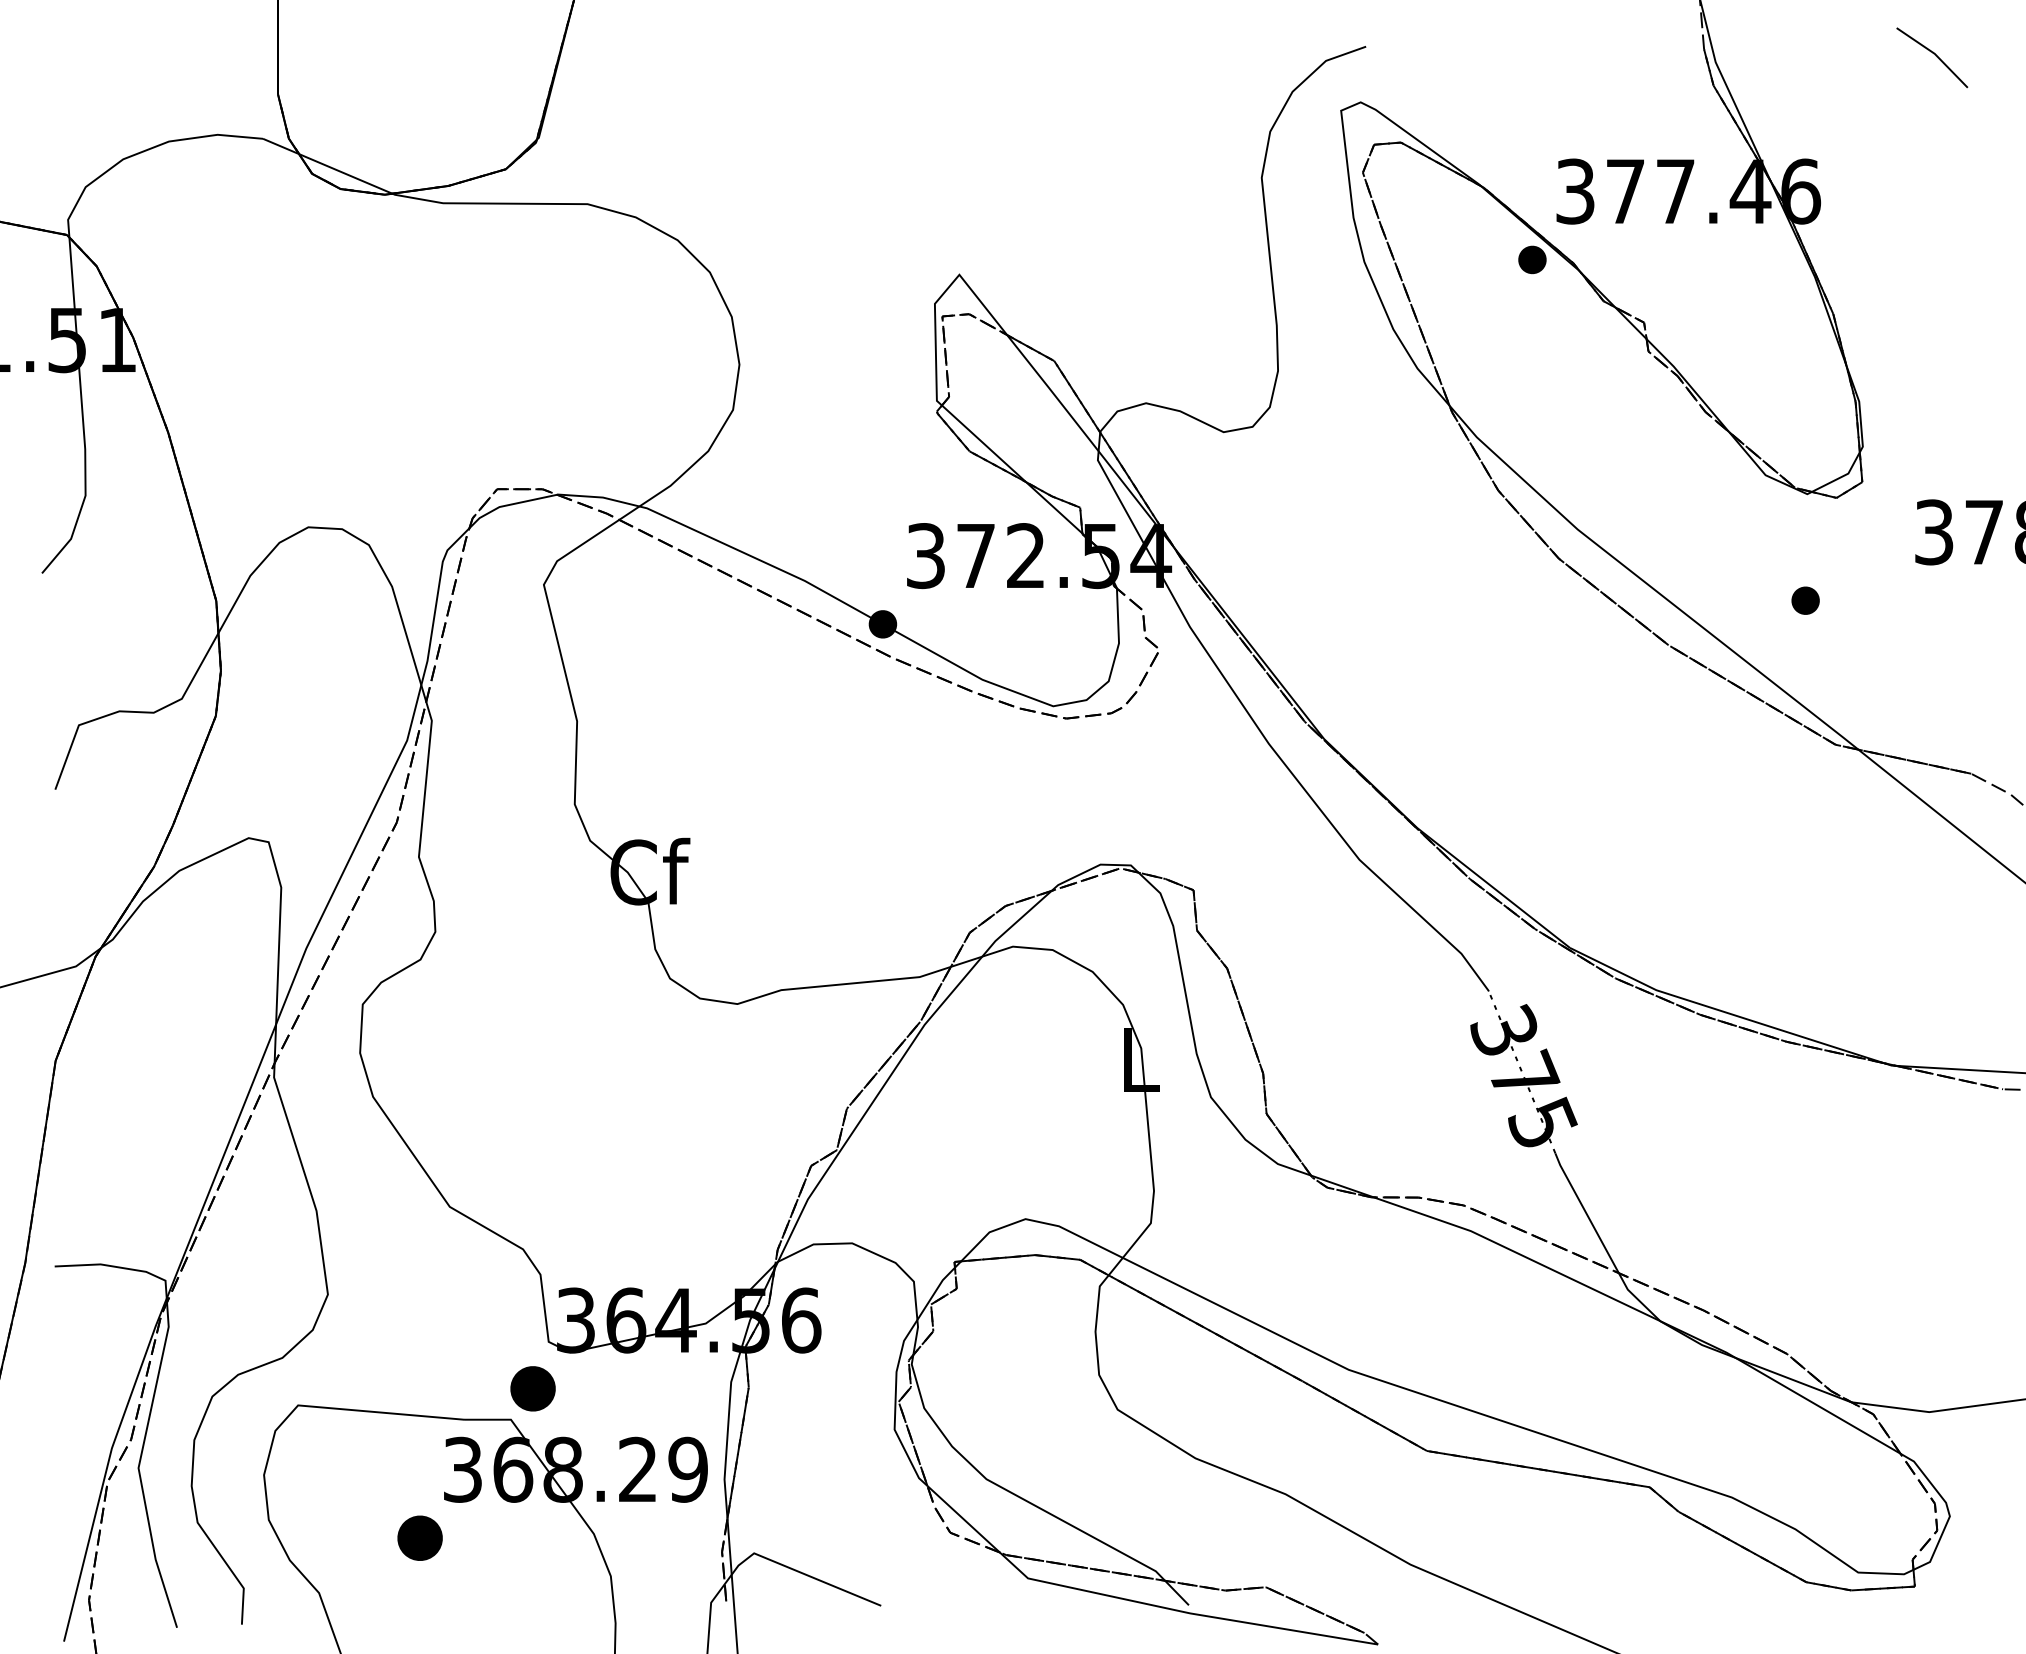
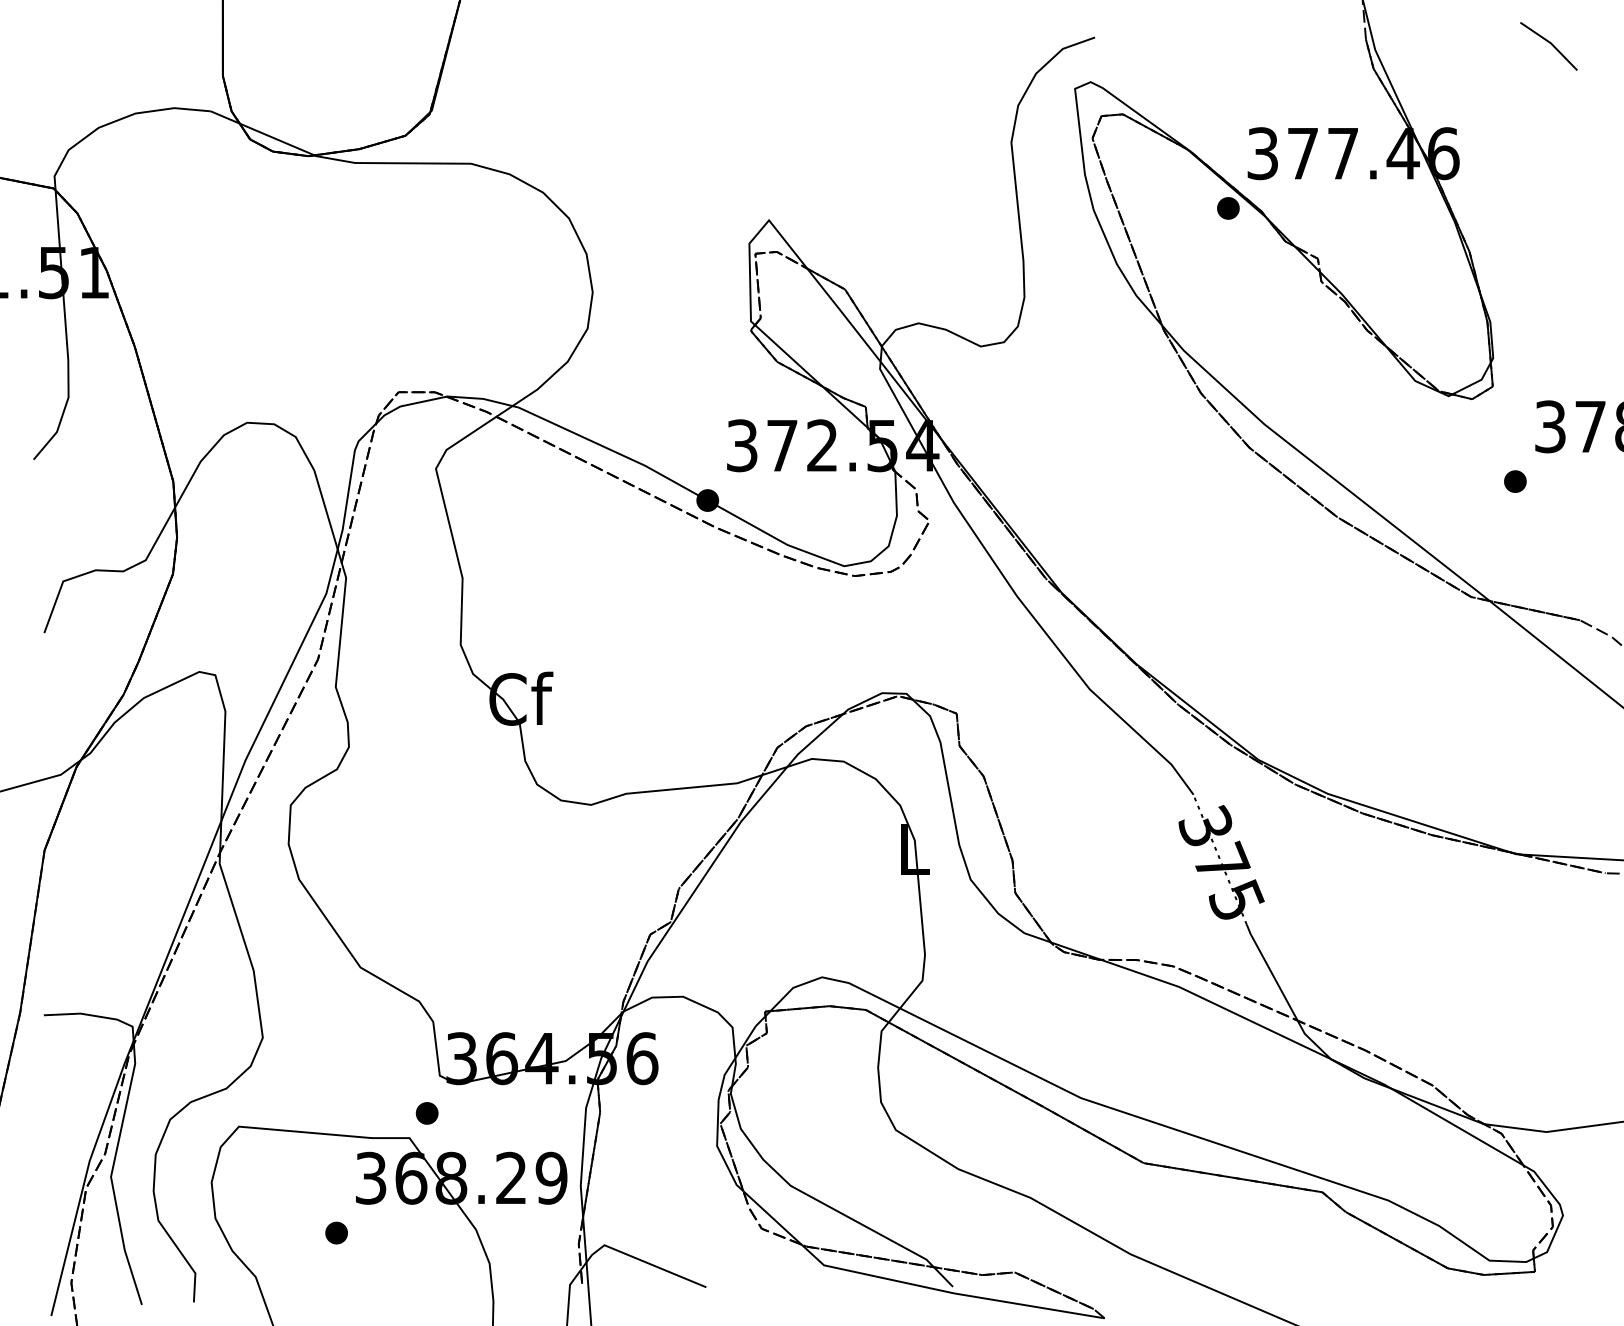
part: (1805, 600) -> (1515, 481), moved
part: (532, 1388) -> (426, 1113), size x0.62
part: (419, 1537) -> (336, 1232), size x0.62

